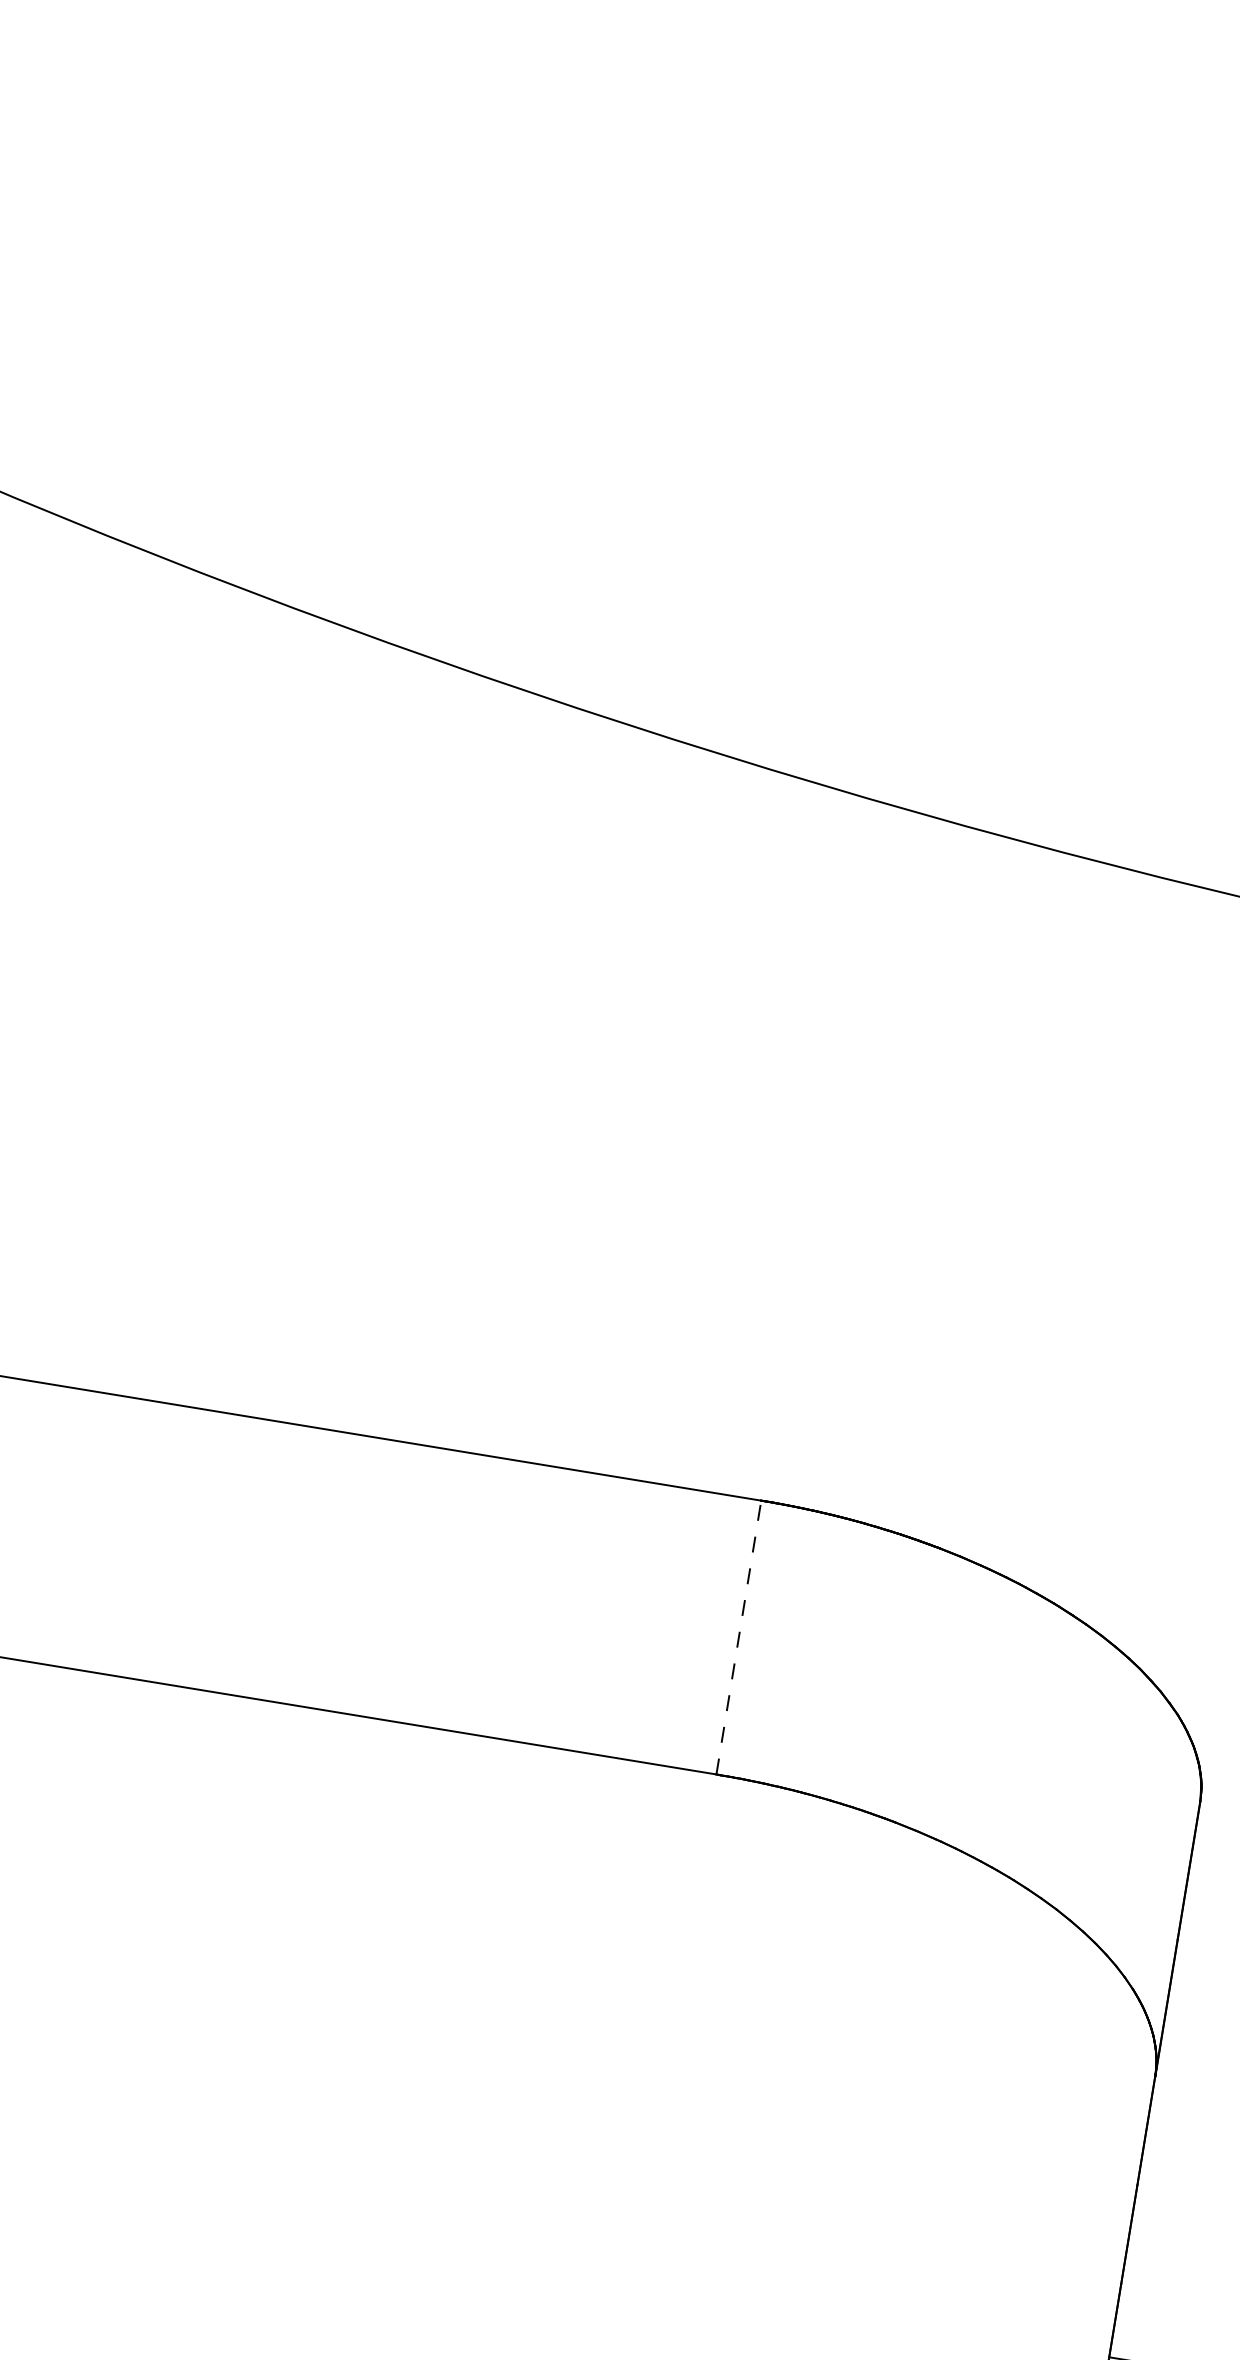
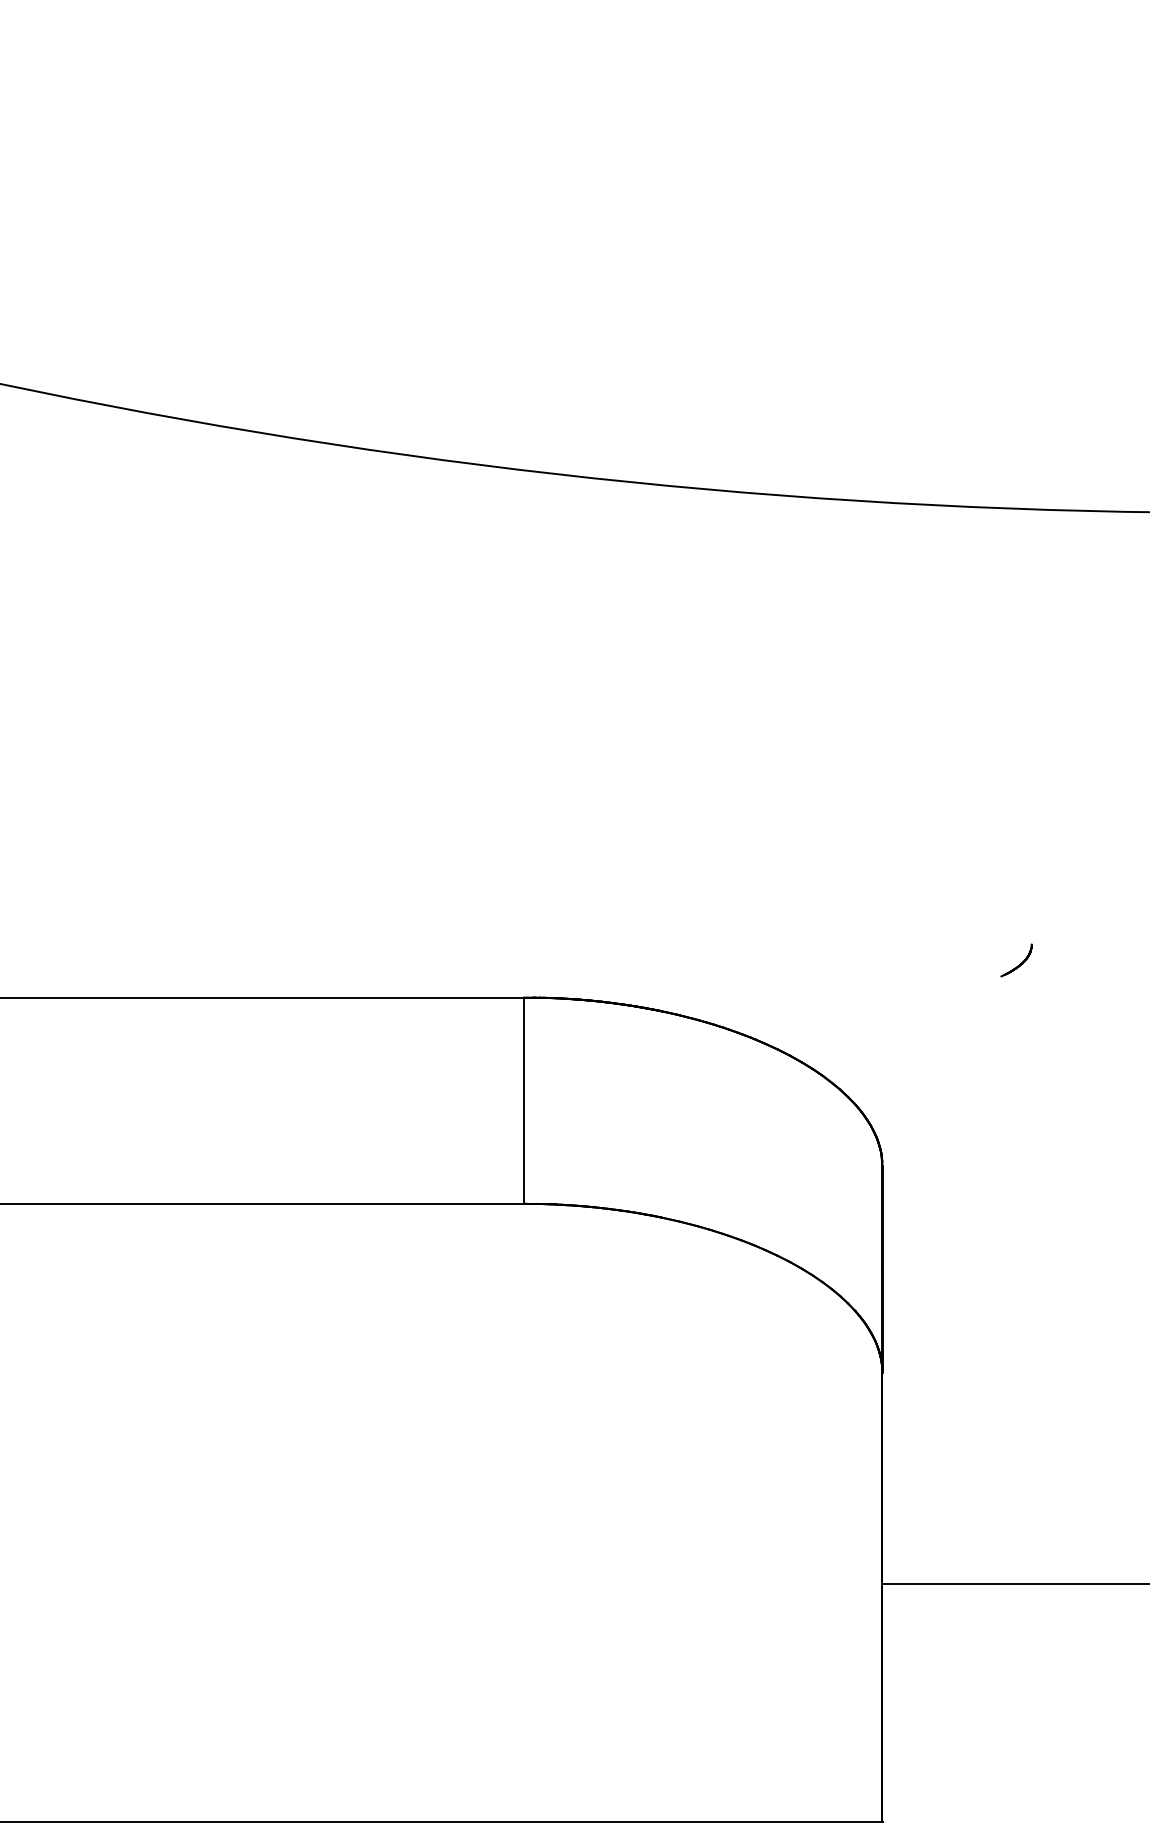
line: (739, 1637) -> (524, 1100), dashed -> solid

